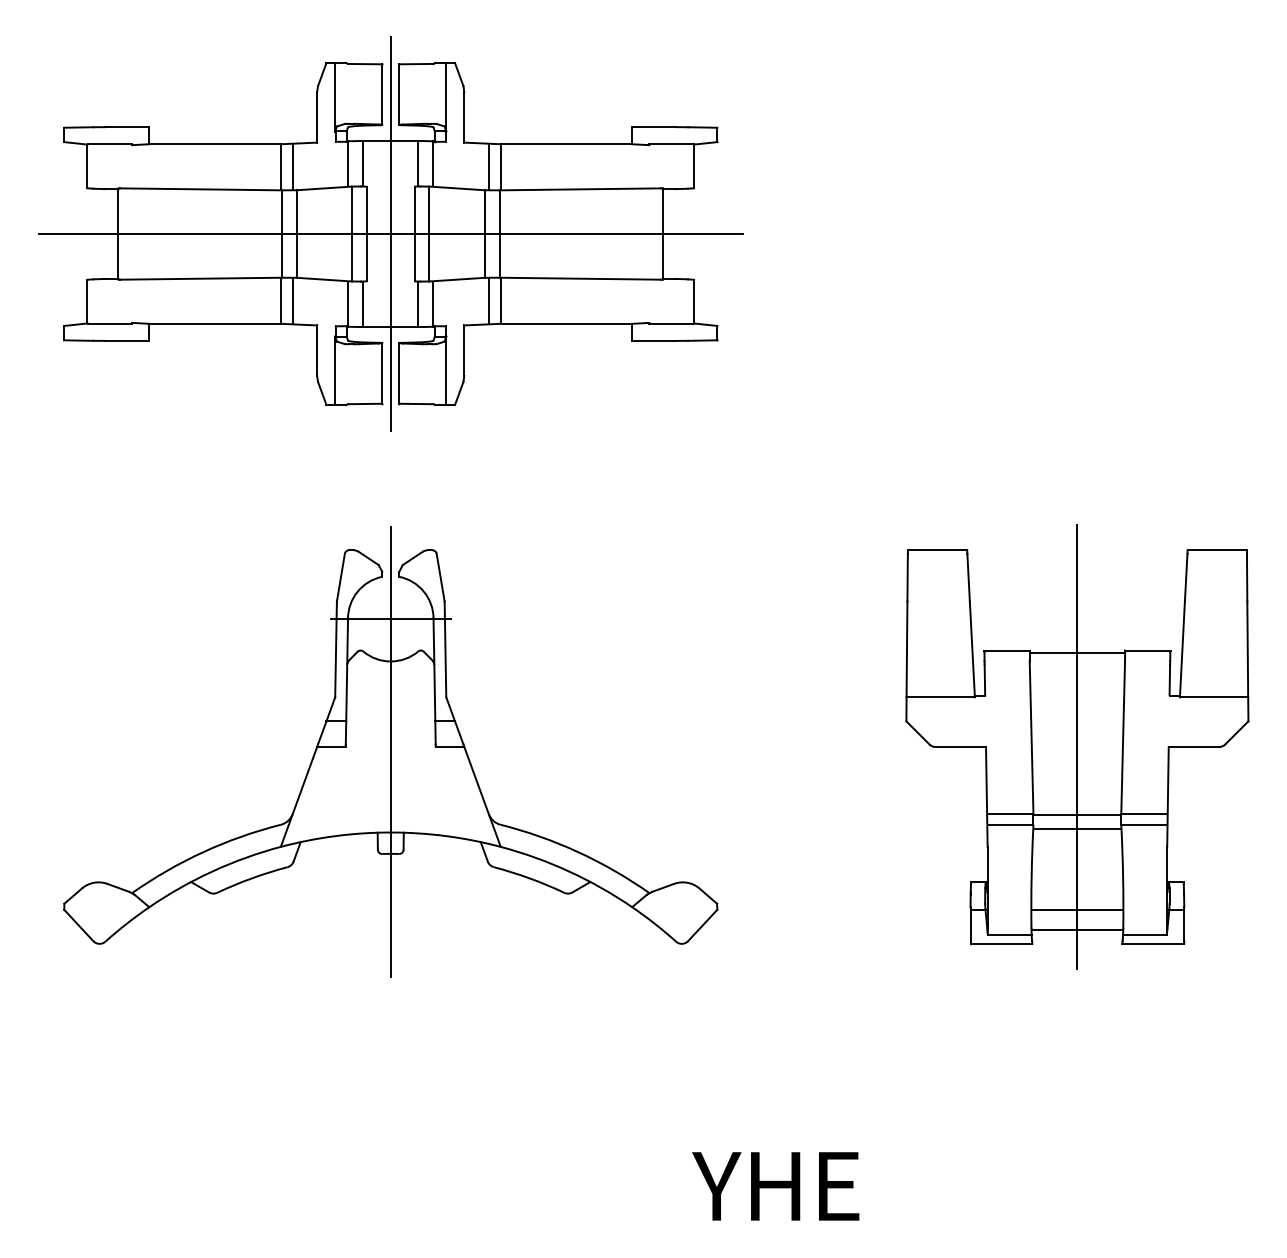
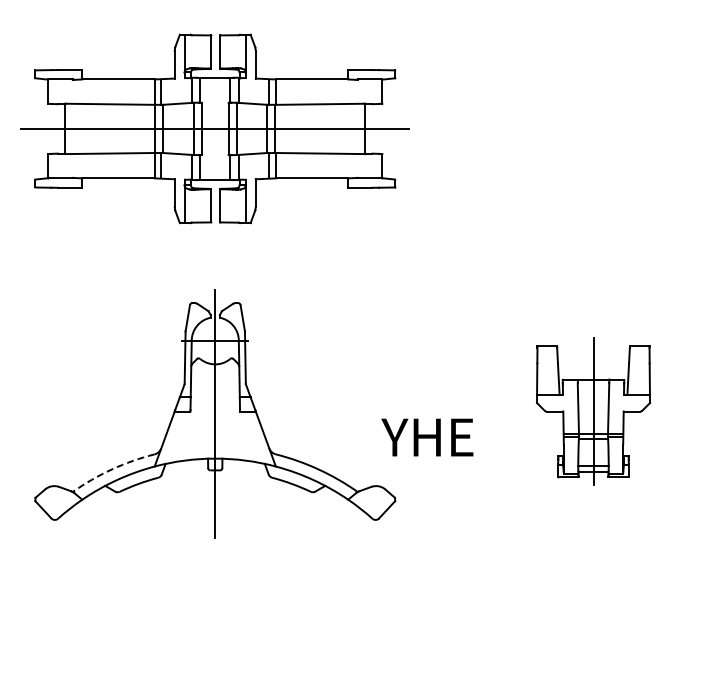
line: (391, 233) -> (215, 128), removed
part: (1077, 746) -> (593, 411), size x0.6
arc: (204, 852) -> (112, 469), solid -> dashed
text: (776, 1186) -> (427, 437), moved

